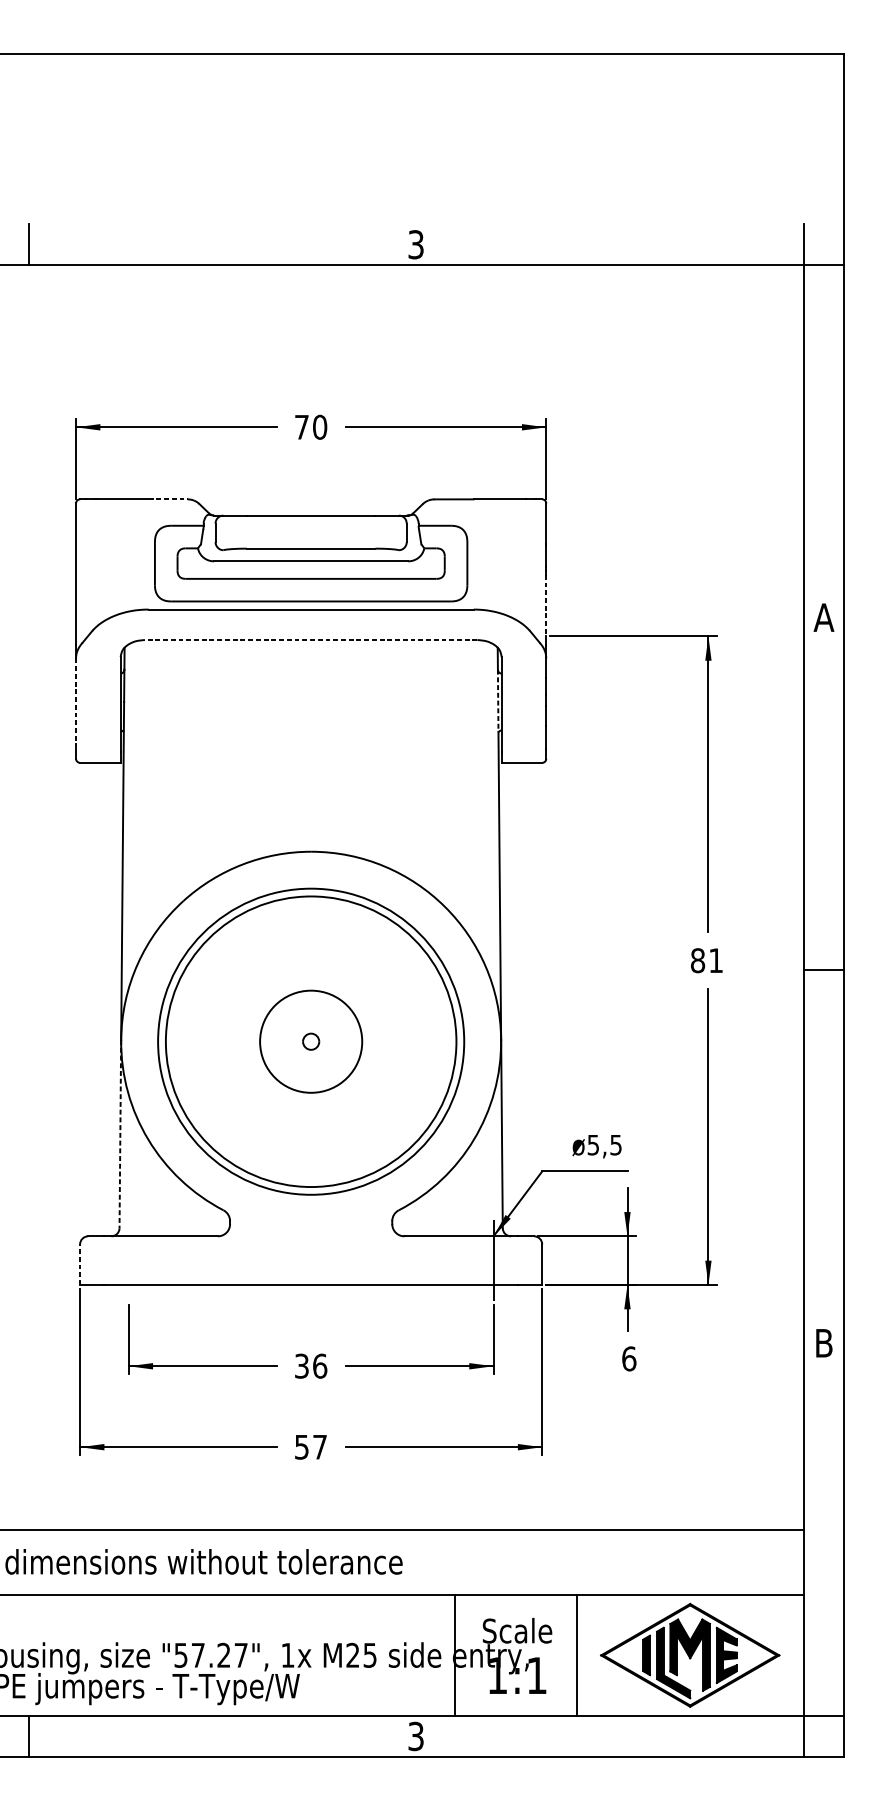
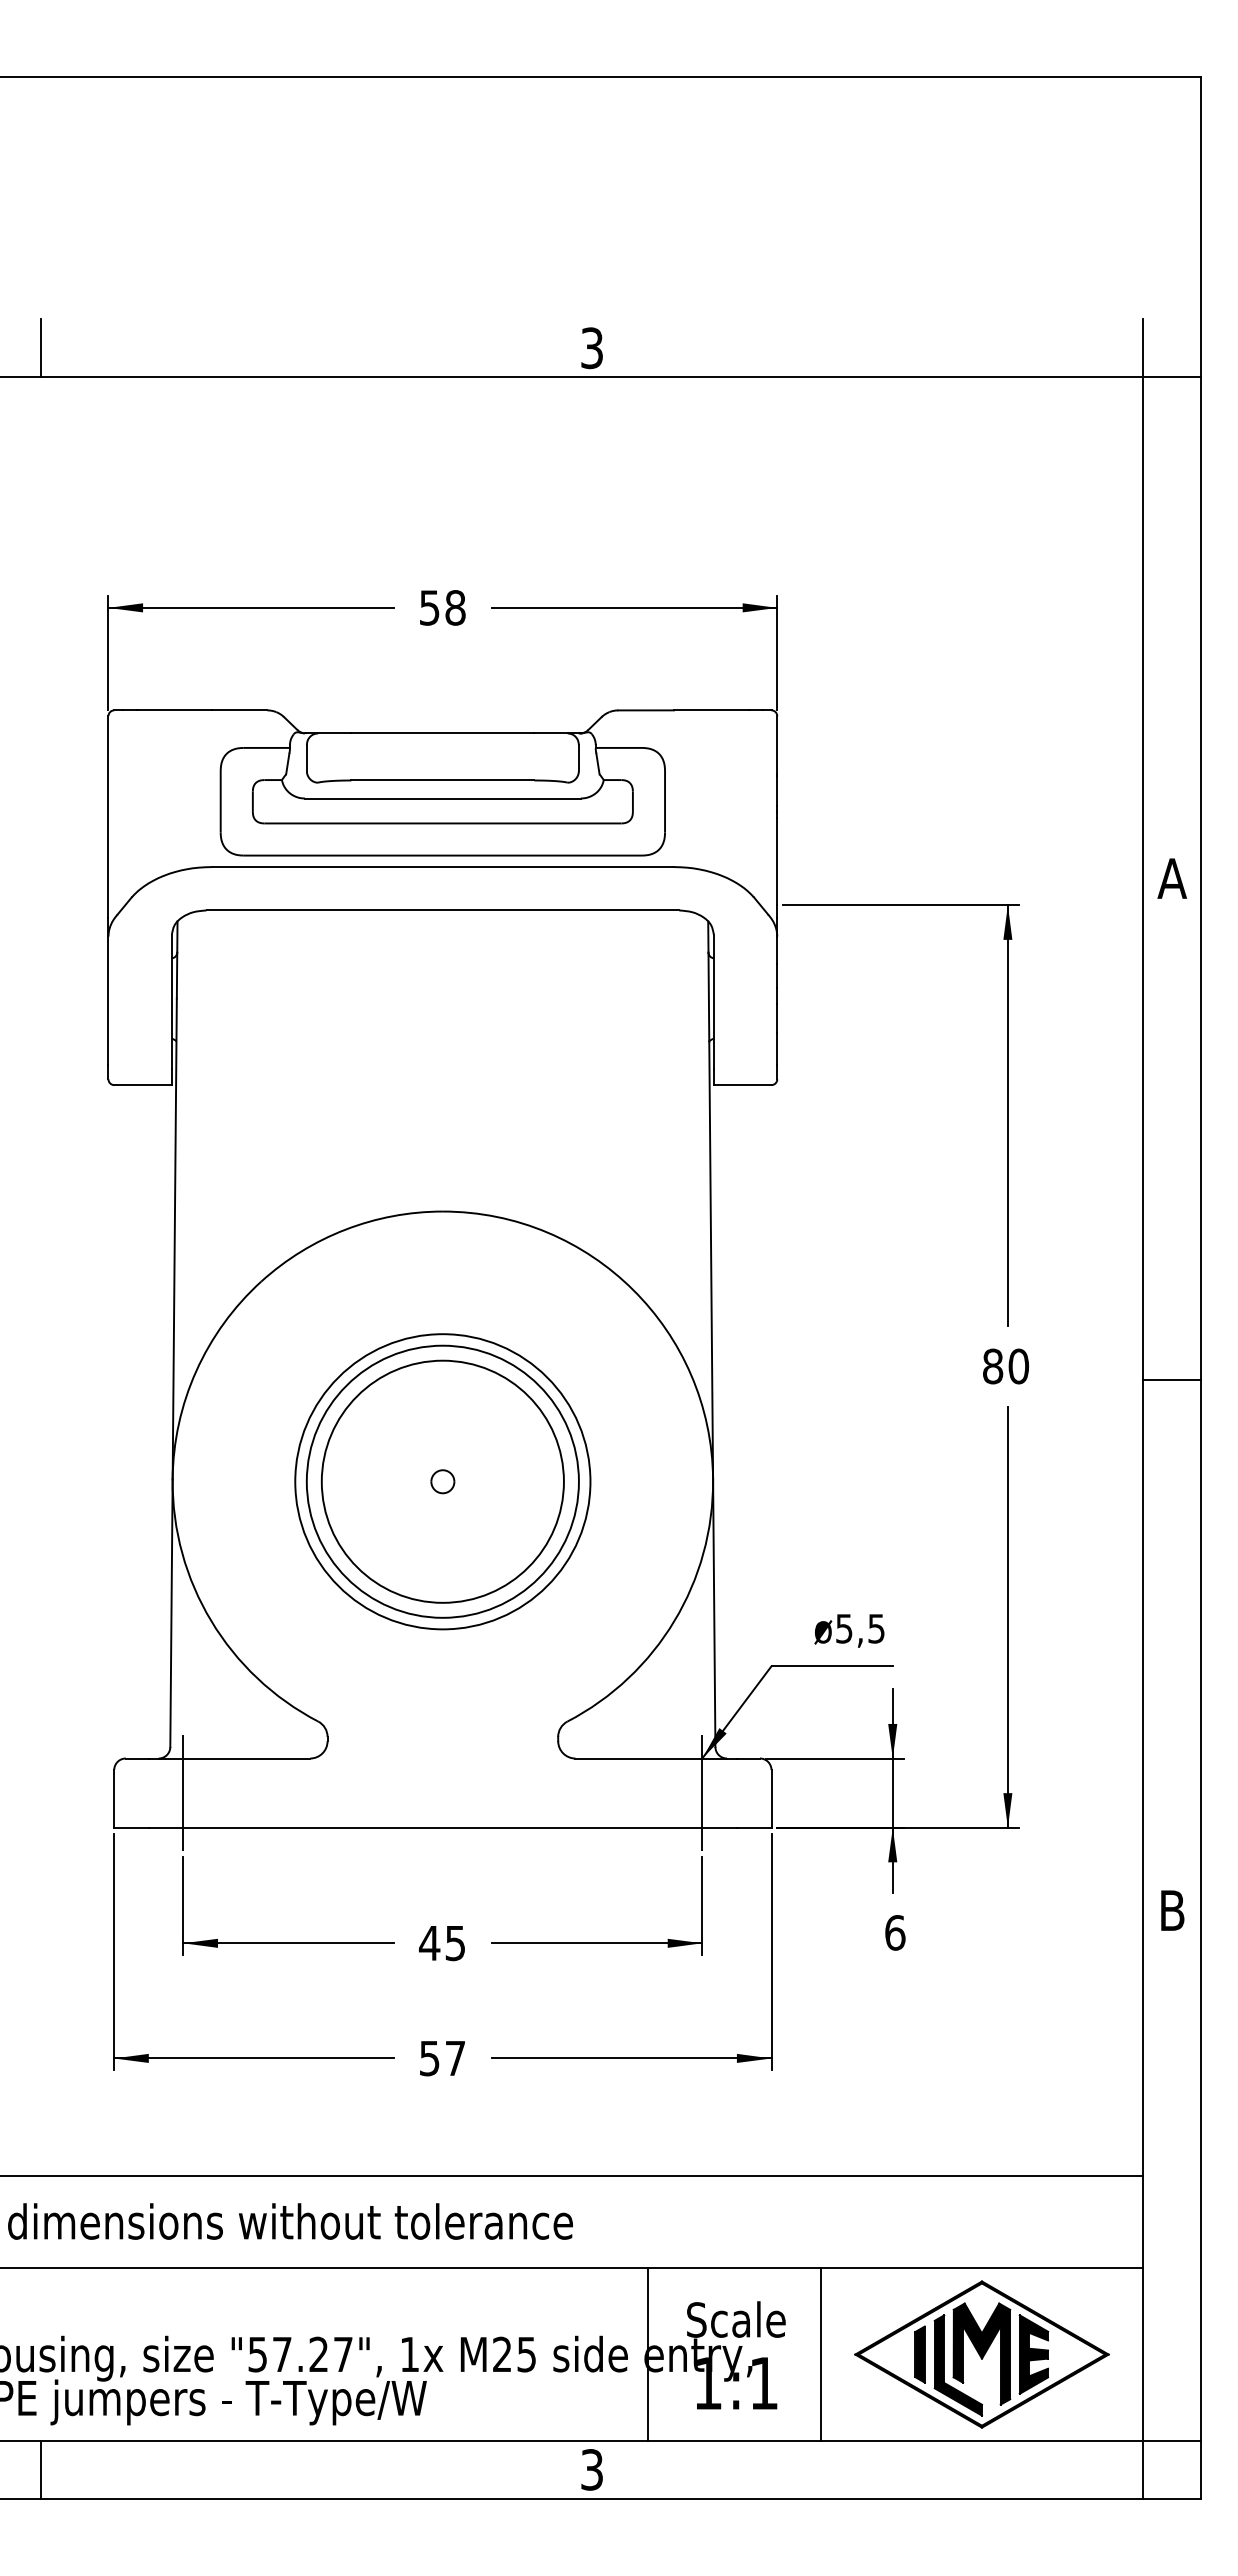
text: (310, 427) -> (442, 607), 70 -> 58
line: (168, 499) -> (239, 710), dashed -> solid
line: (546, 605) -> (777, 861), dashed -> solid
line: (310, 640) -> (442, 910), dashed -> solid
line: (497, 701) -> (708, 997), dashed -> solid
line: (76, 704) -> (108, 1001), dashed -> solid
text: (715, 960) -> (1018, 1366), 81 -> 80
circle: (310, 1041) -> (442, 1481), size x0.62
circle: (310, 1041) -> (442, 1481), size x0.71
circle: (310, 1041) -> (442, 1481), size x1.67
line: (120, 1134) -> (171, 1613), dashed -> solid
line: (128, 1260) -> (183, 1792), added
line: (80, 1264) -> (114, 1798), dashed -> solid
text: (310, 1366) -> (442, 1943), 36 -> 45

